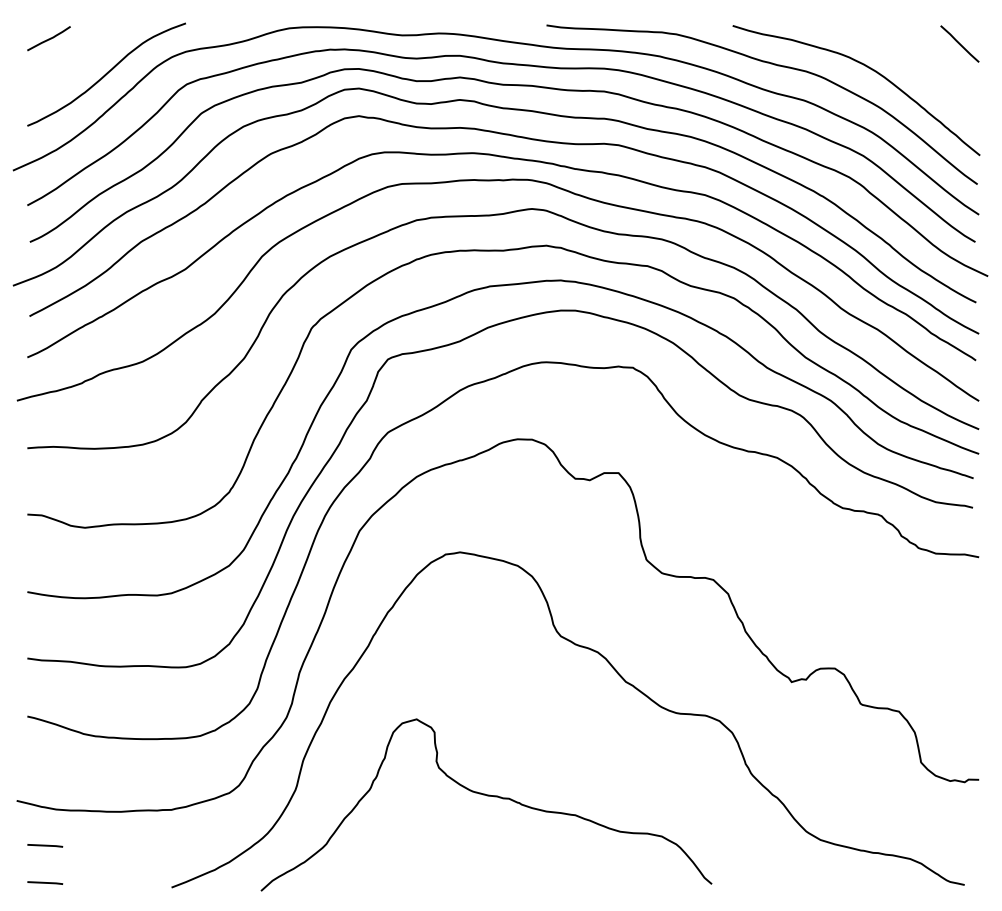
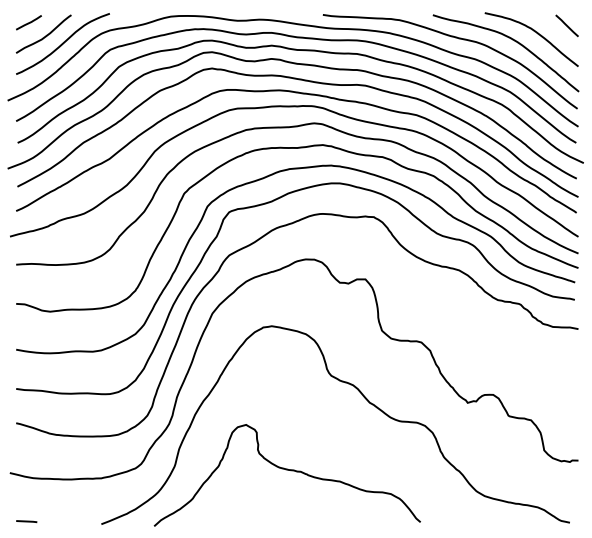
curve: (904, 55) -> (534, 32), added
curve: (77, 60) -> (45, 35), added
line: (44, 845) -> (26, 499), removed

